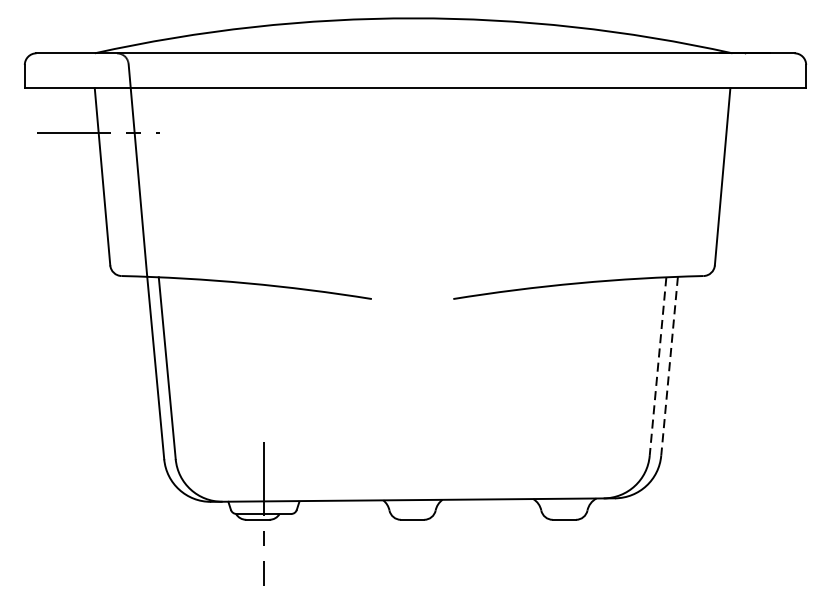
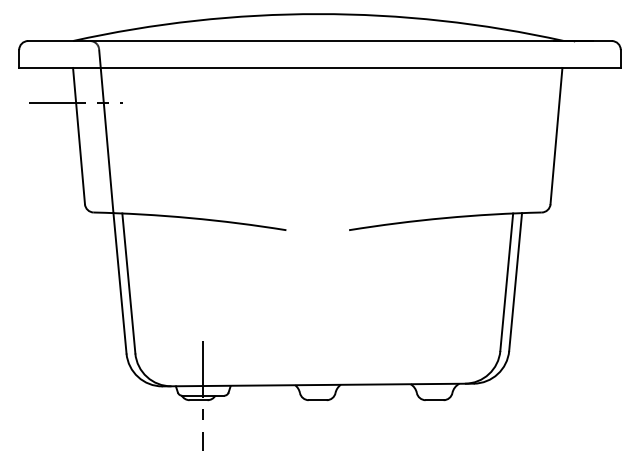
line: (657, 366) -> (506, 282), dashed -> solid
line: (669, 366) -> (515, 282), dashed -> solid

